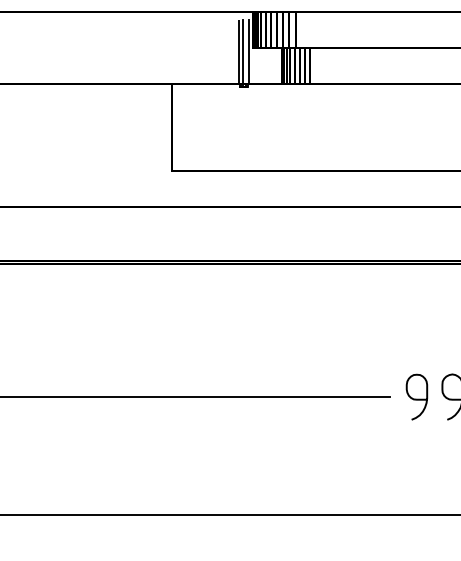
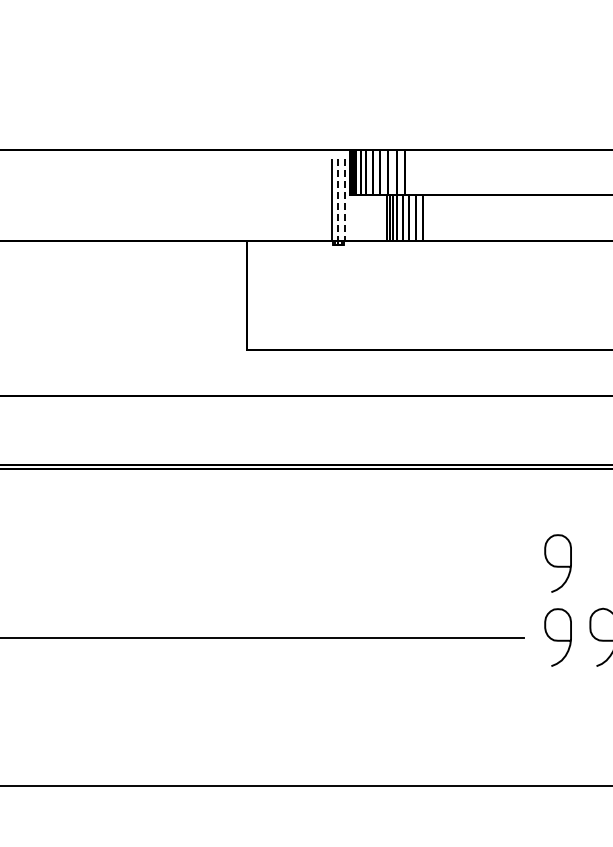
line: (243, 52) -> (338, 200), solid -> dashed
line: (248, 52) -> (344, 200), solid -> dashed
curve: (416, 340) -> (557, 565), added

